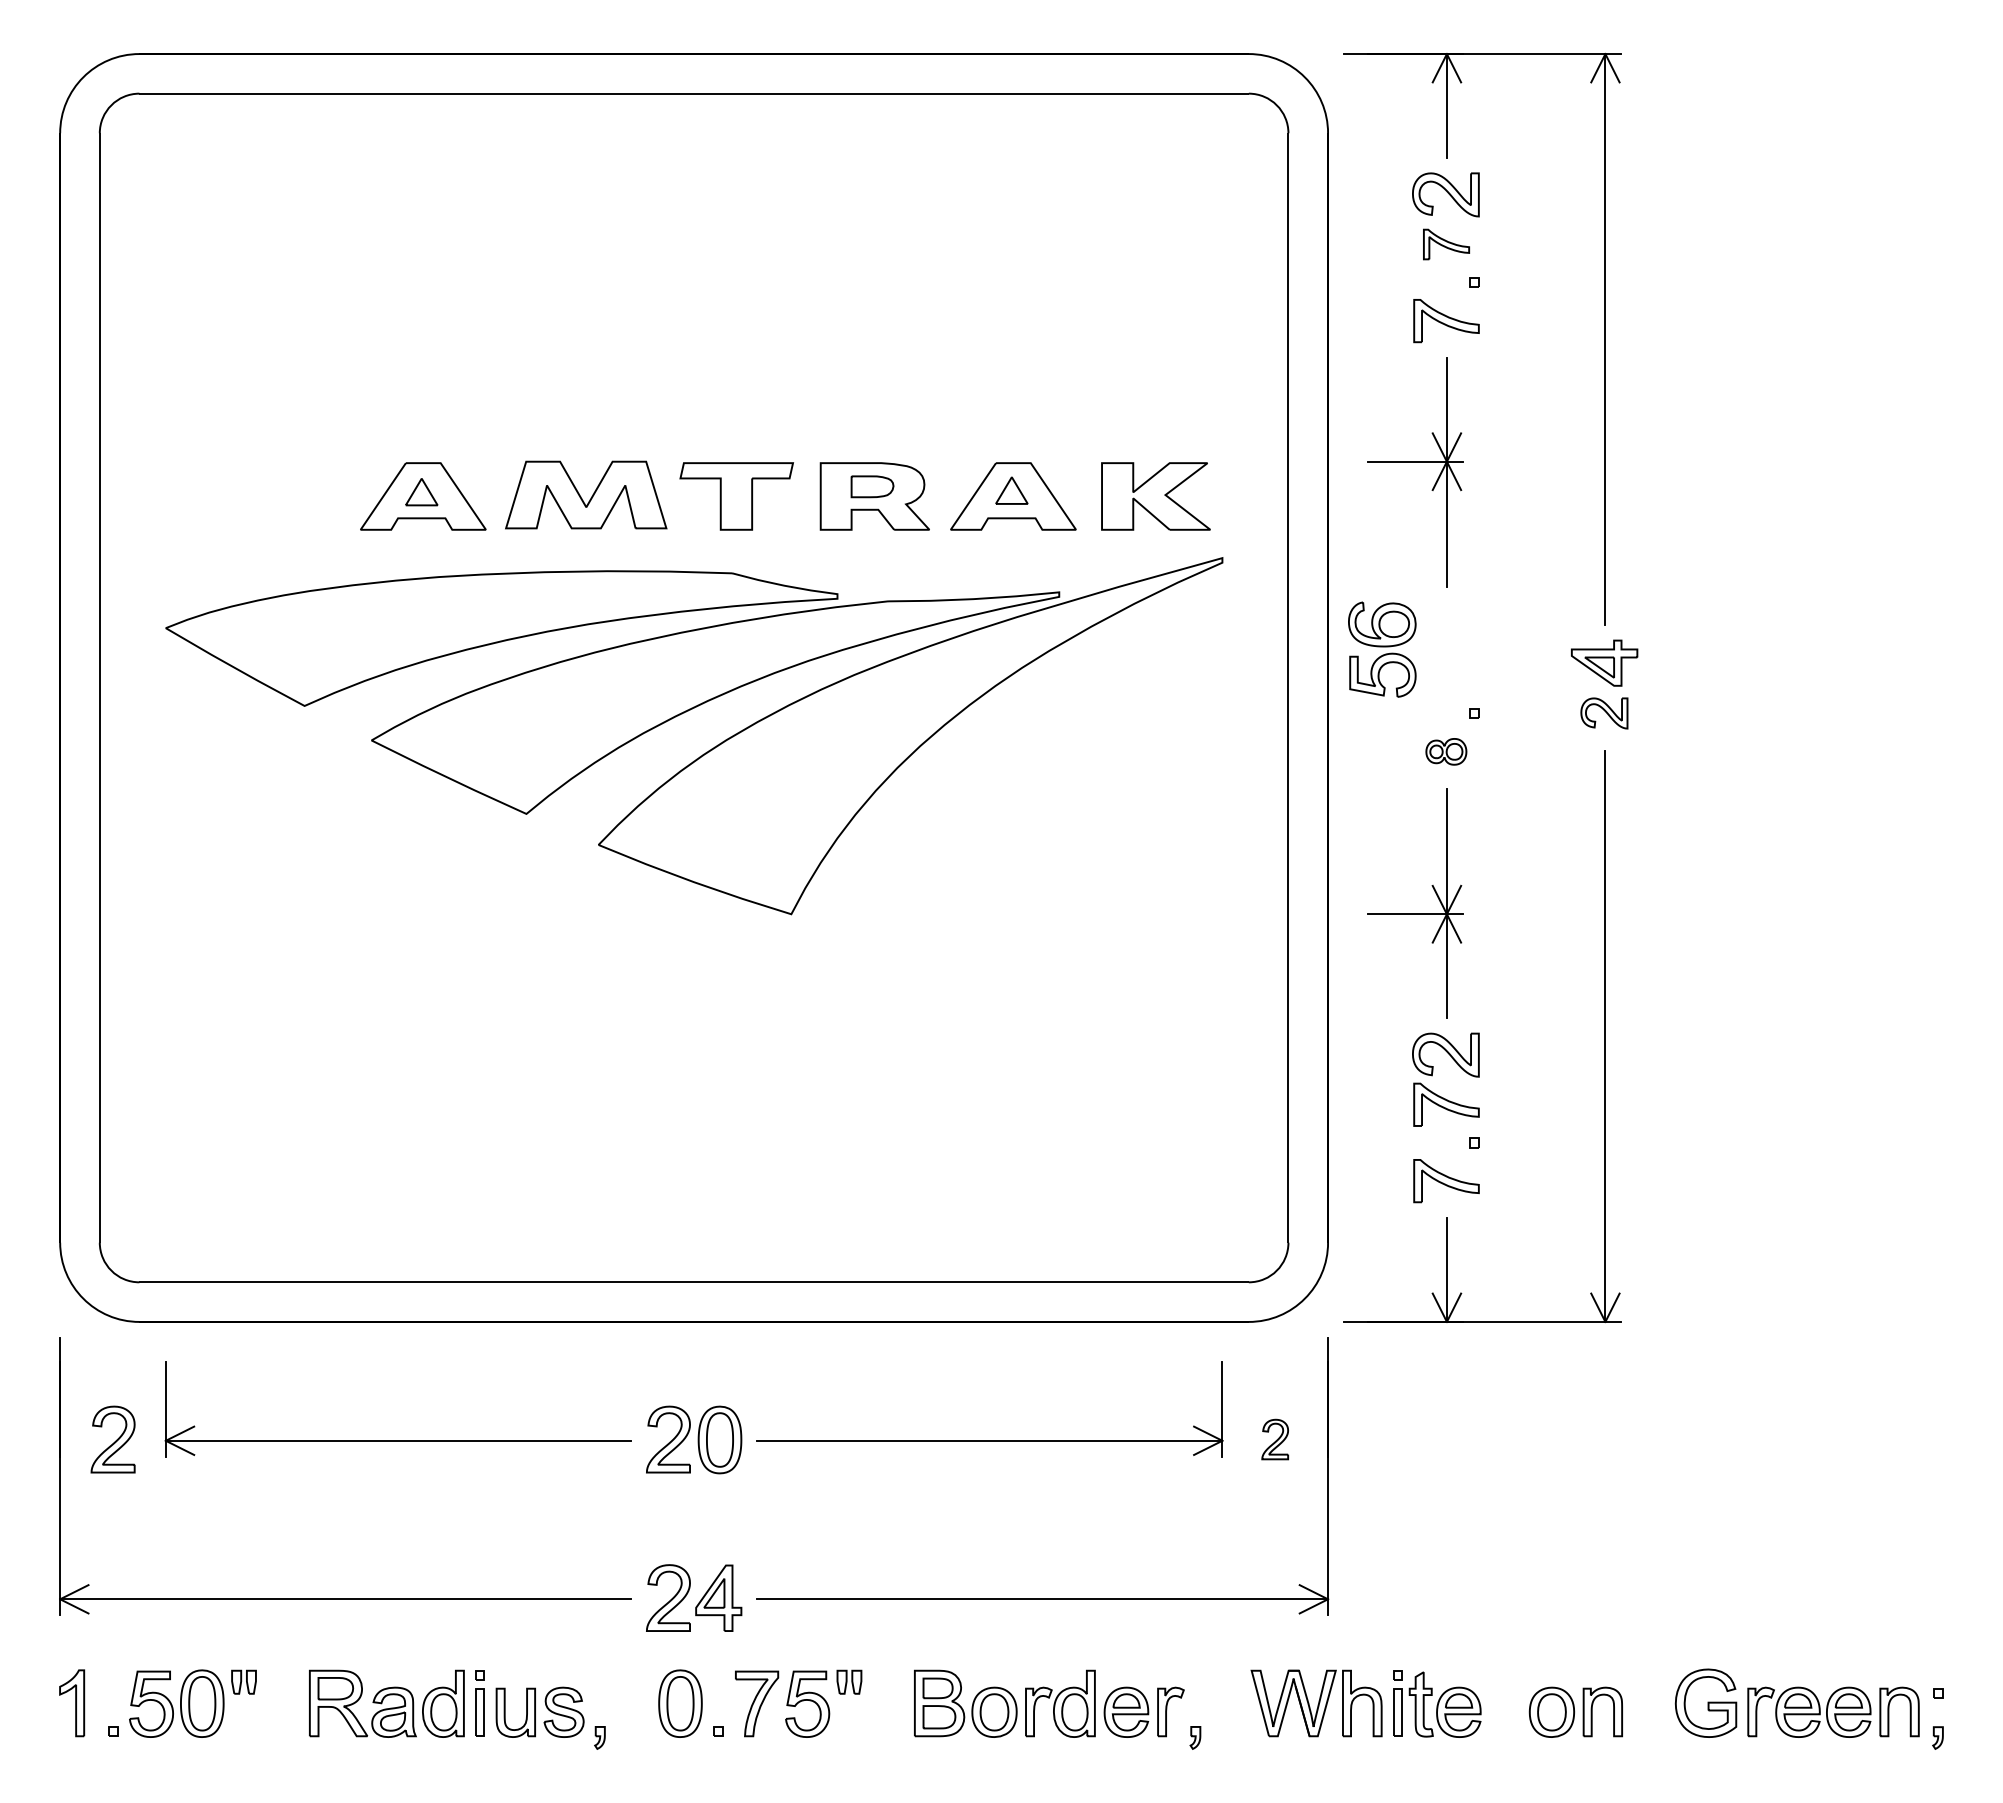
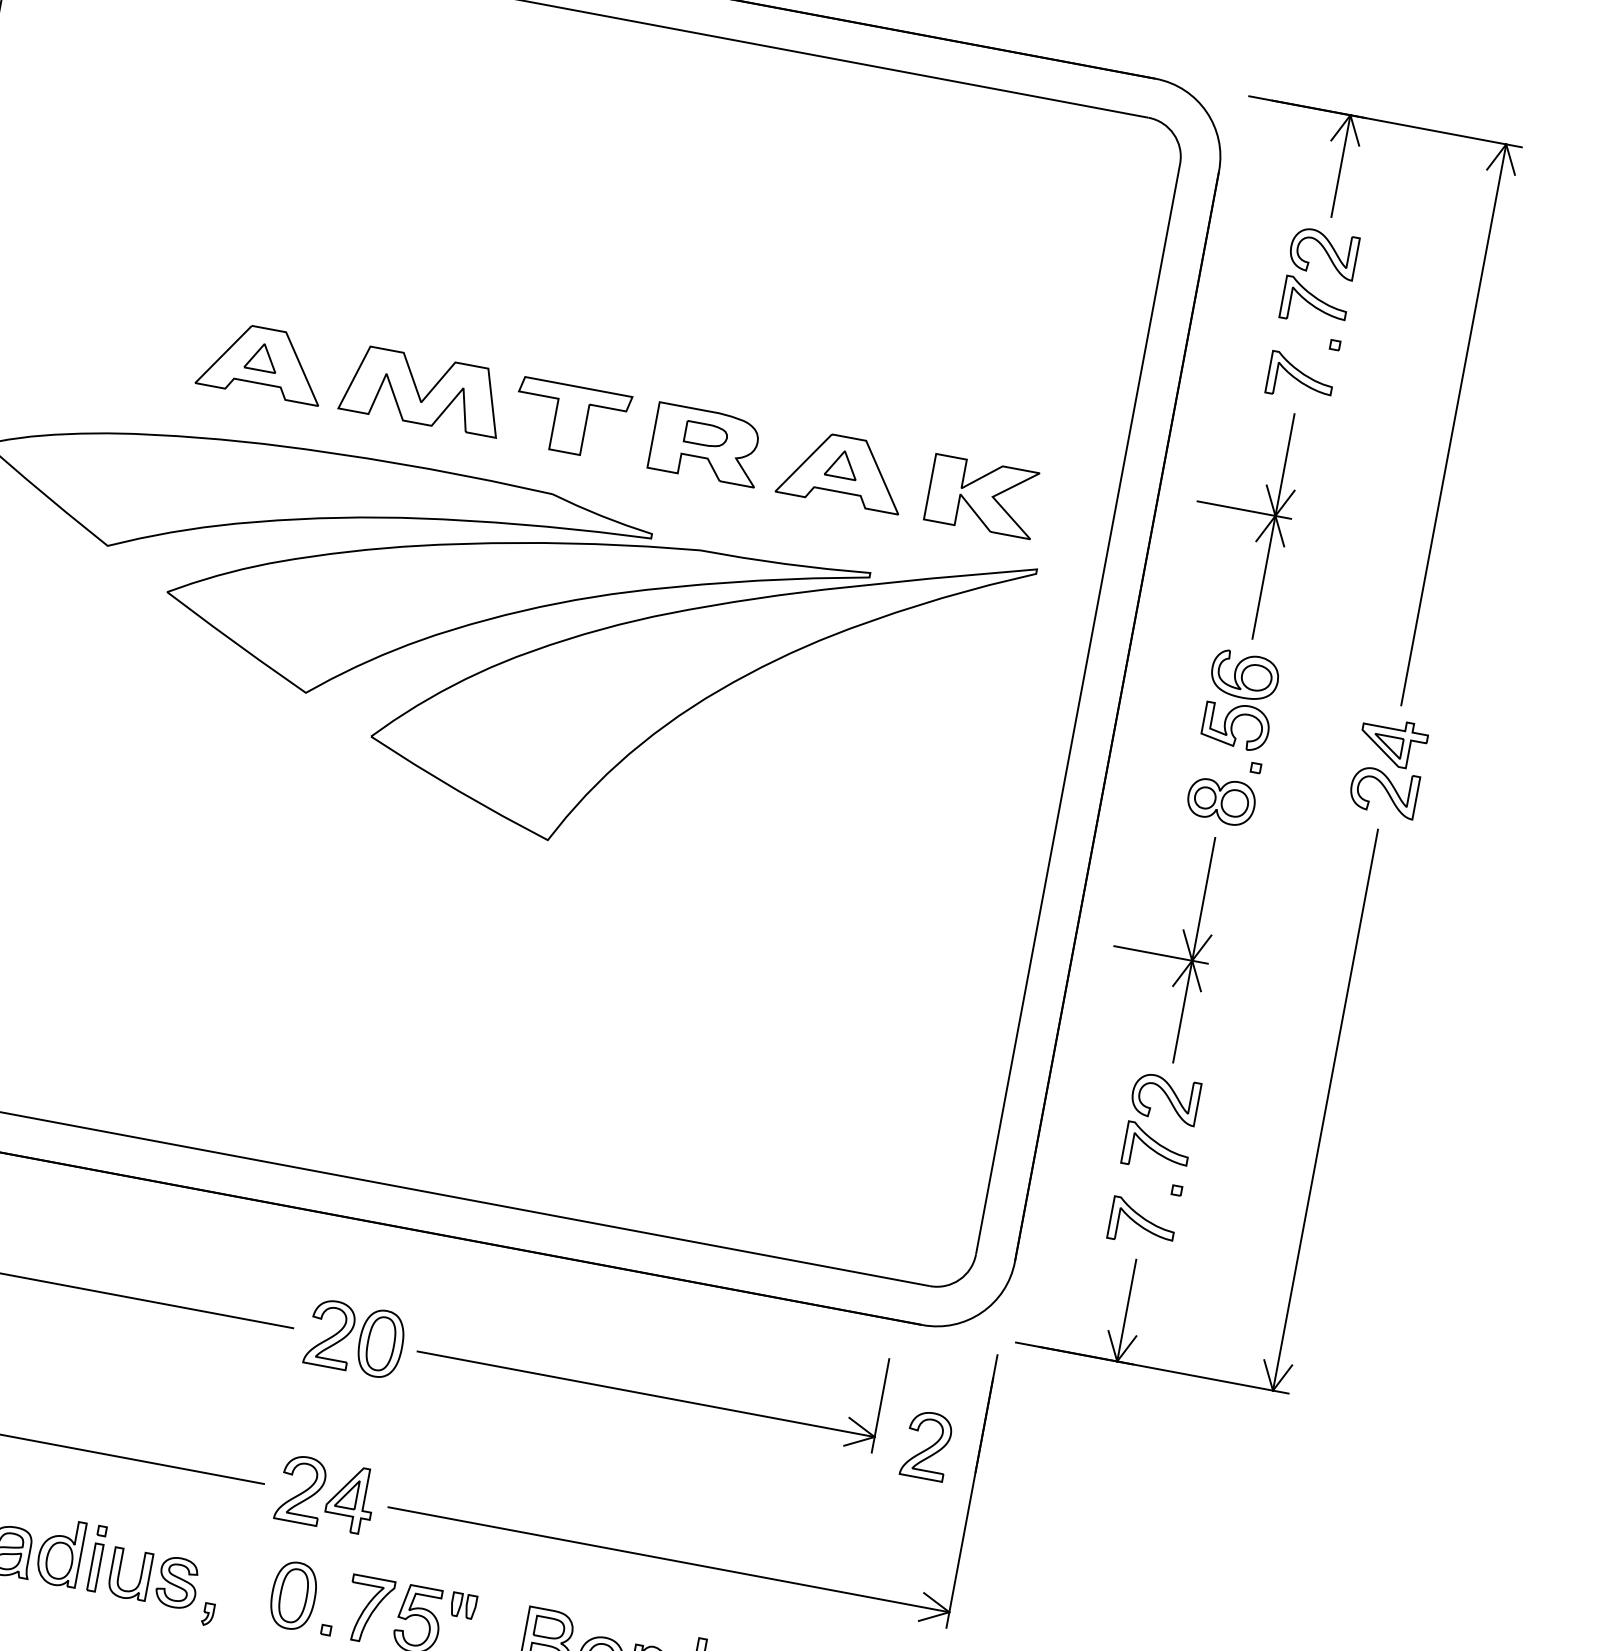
part: (1446, 244) -> (1315, 302), size x1.43
part: (1382, 649) -> (1240, 700), moved
part: (1604, 713) -> (1384, 792), size x1.43
part: (1446, 751) -> (1221, 800), size x1.67
part: (1274, 1439) -> (926, 1445), size x1.67

